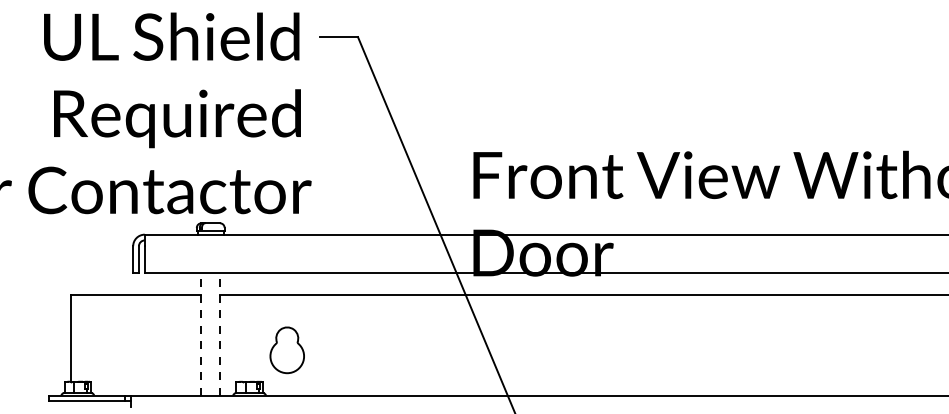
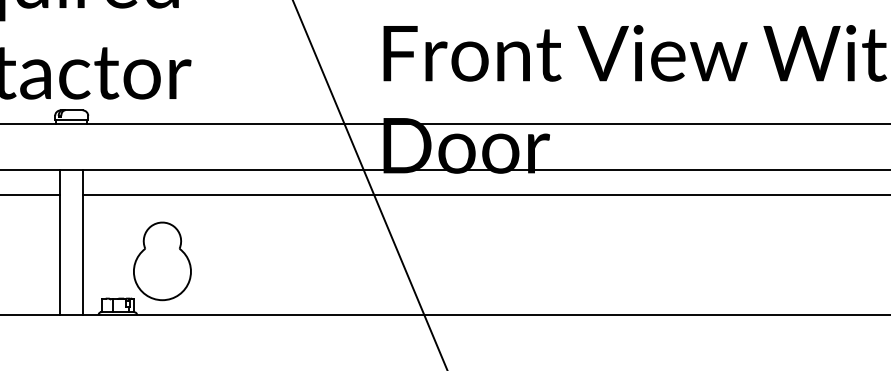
line: (201, 334) -> (60, 242), dashed -> solid
line: (220, 334) -> (83, 242), dashed -> solid
part: (287, 349) -> (162, 260), size x1.43

